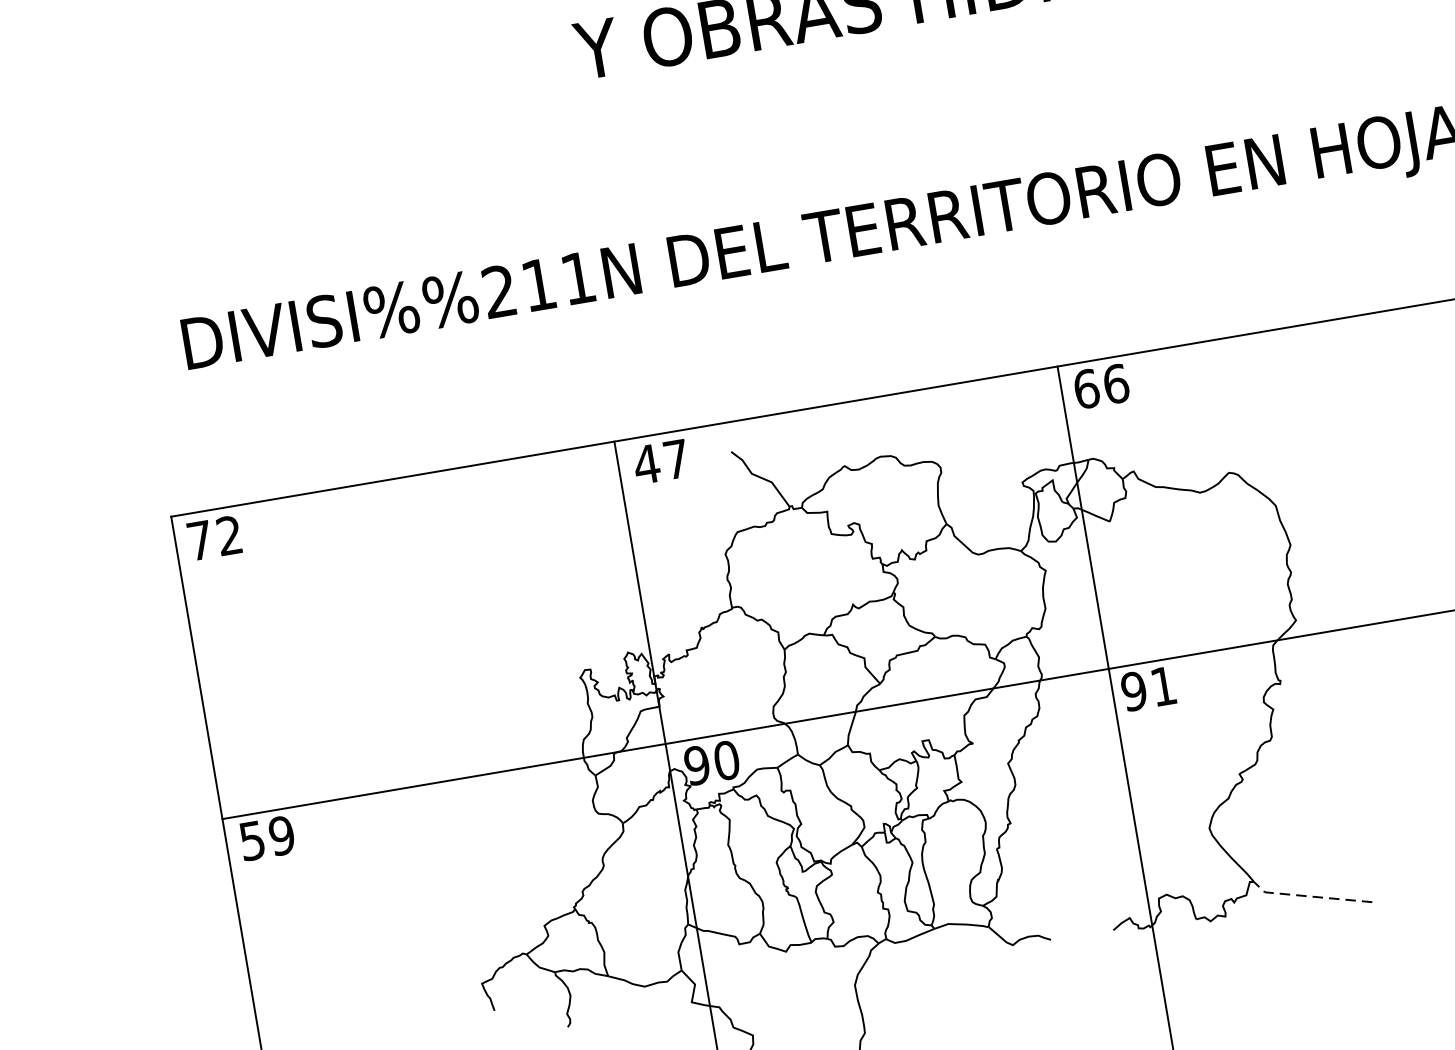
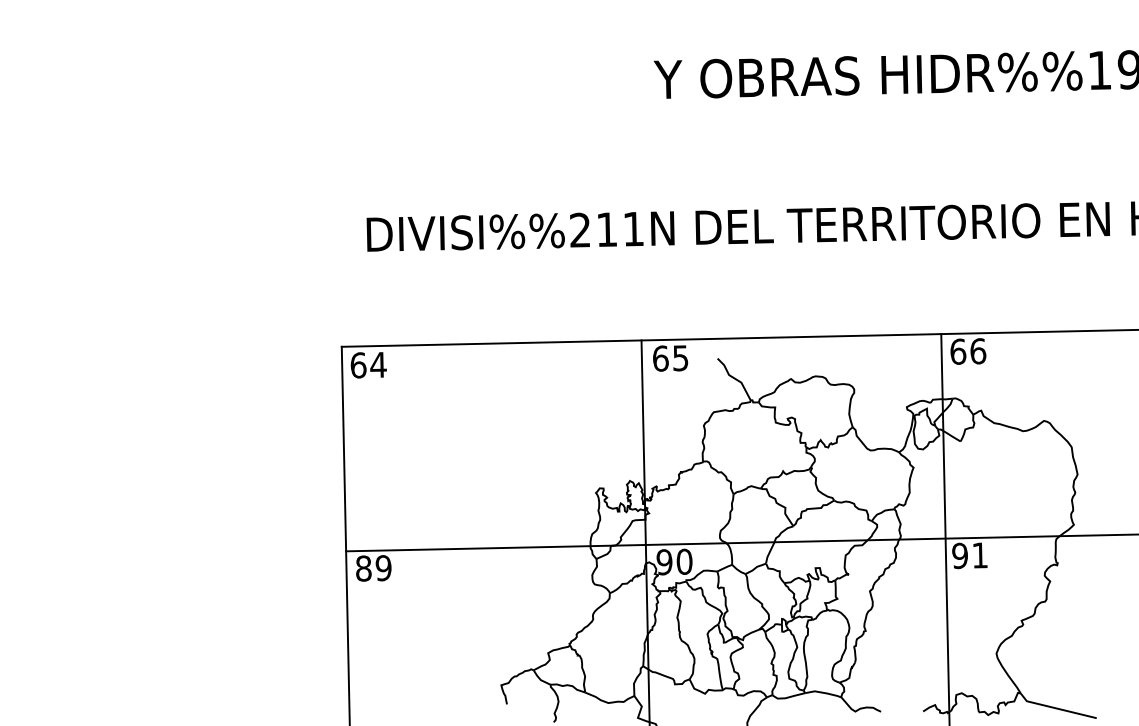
text: (661, 462) -> (670, 358), 47 -> 65
text: (214, 537) -> (368, 364), 72 -> 64
text: (252, 840) -> (363, 568), 59 -> 89
line: (1308, 896) -> (1055, 708), dashed -> solid

